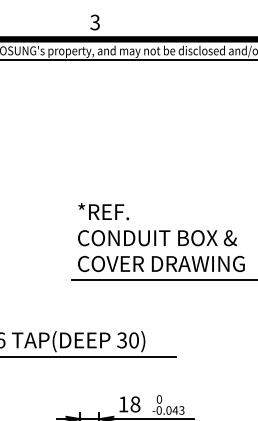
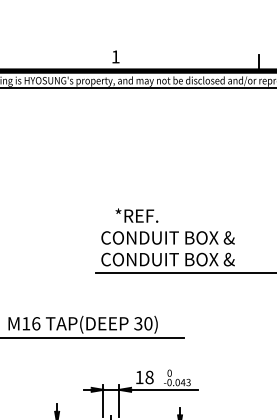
text: (94, 21) -> (115, 56), 3 -> 1
text: (103, 211) -> (136, 215), moved
text: (175, 263) -> (183, 259), COVER DRAWING -> CONDUIT BOX &

